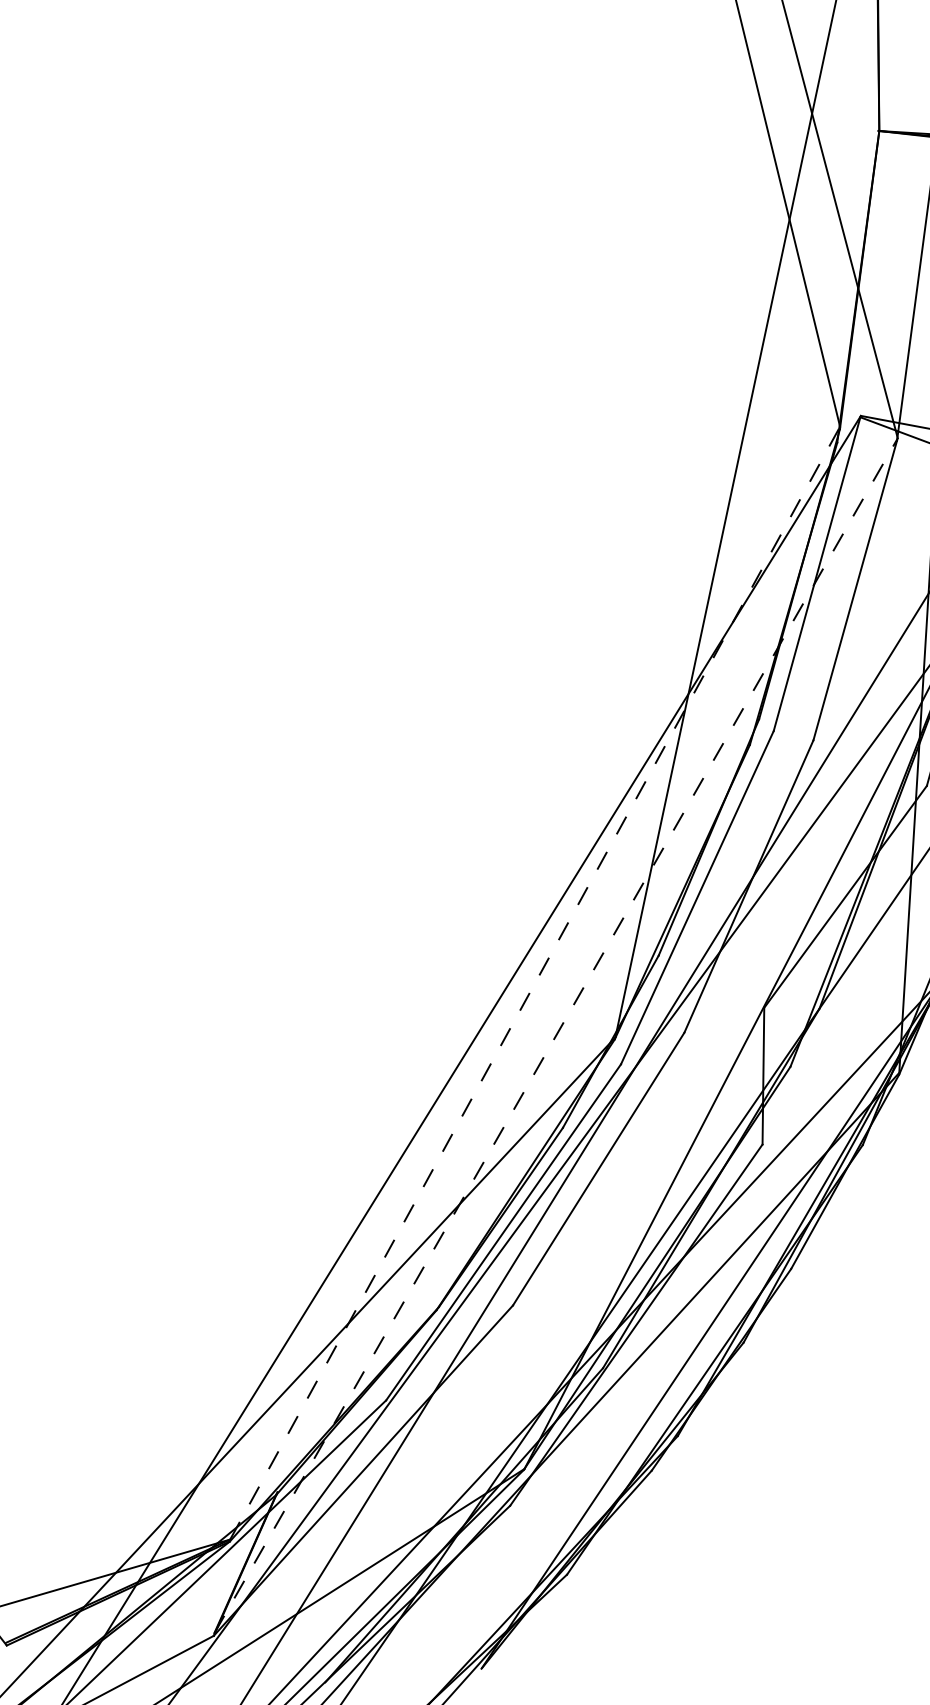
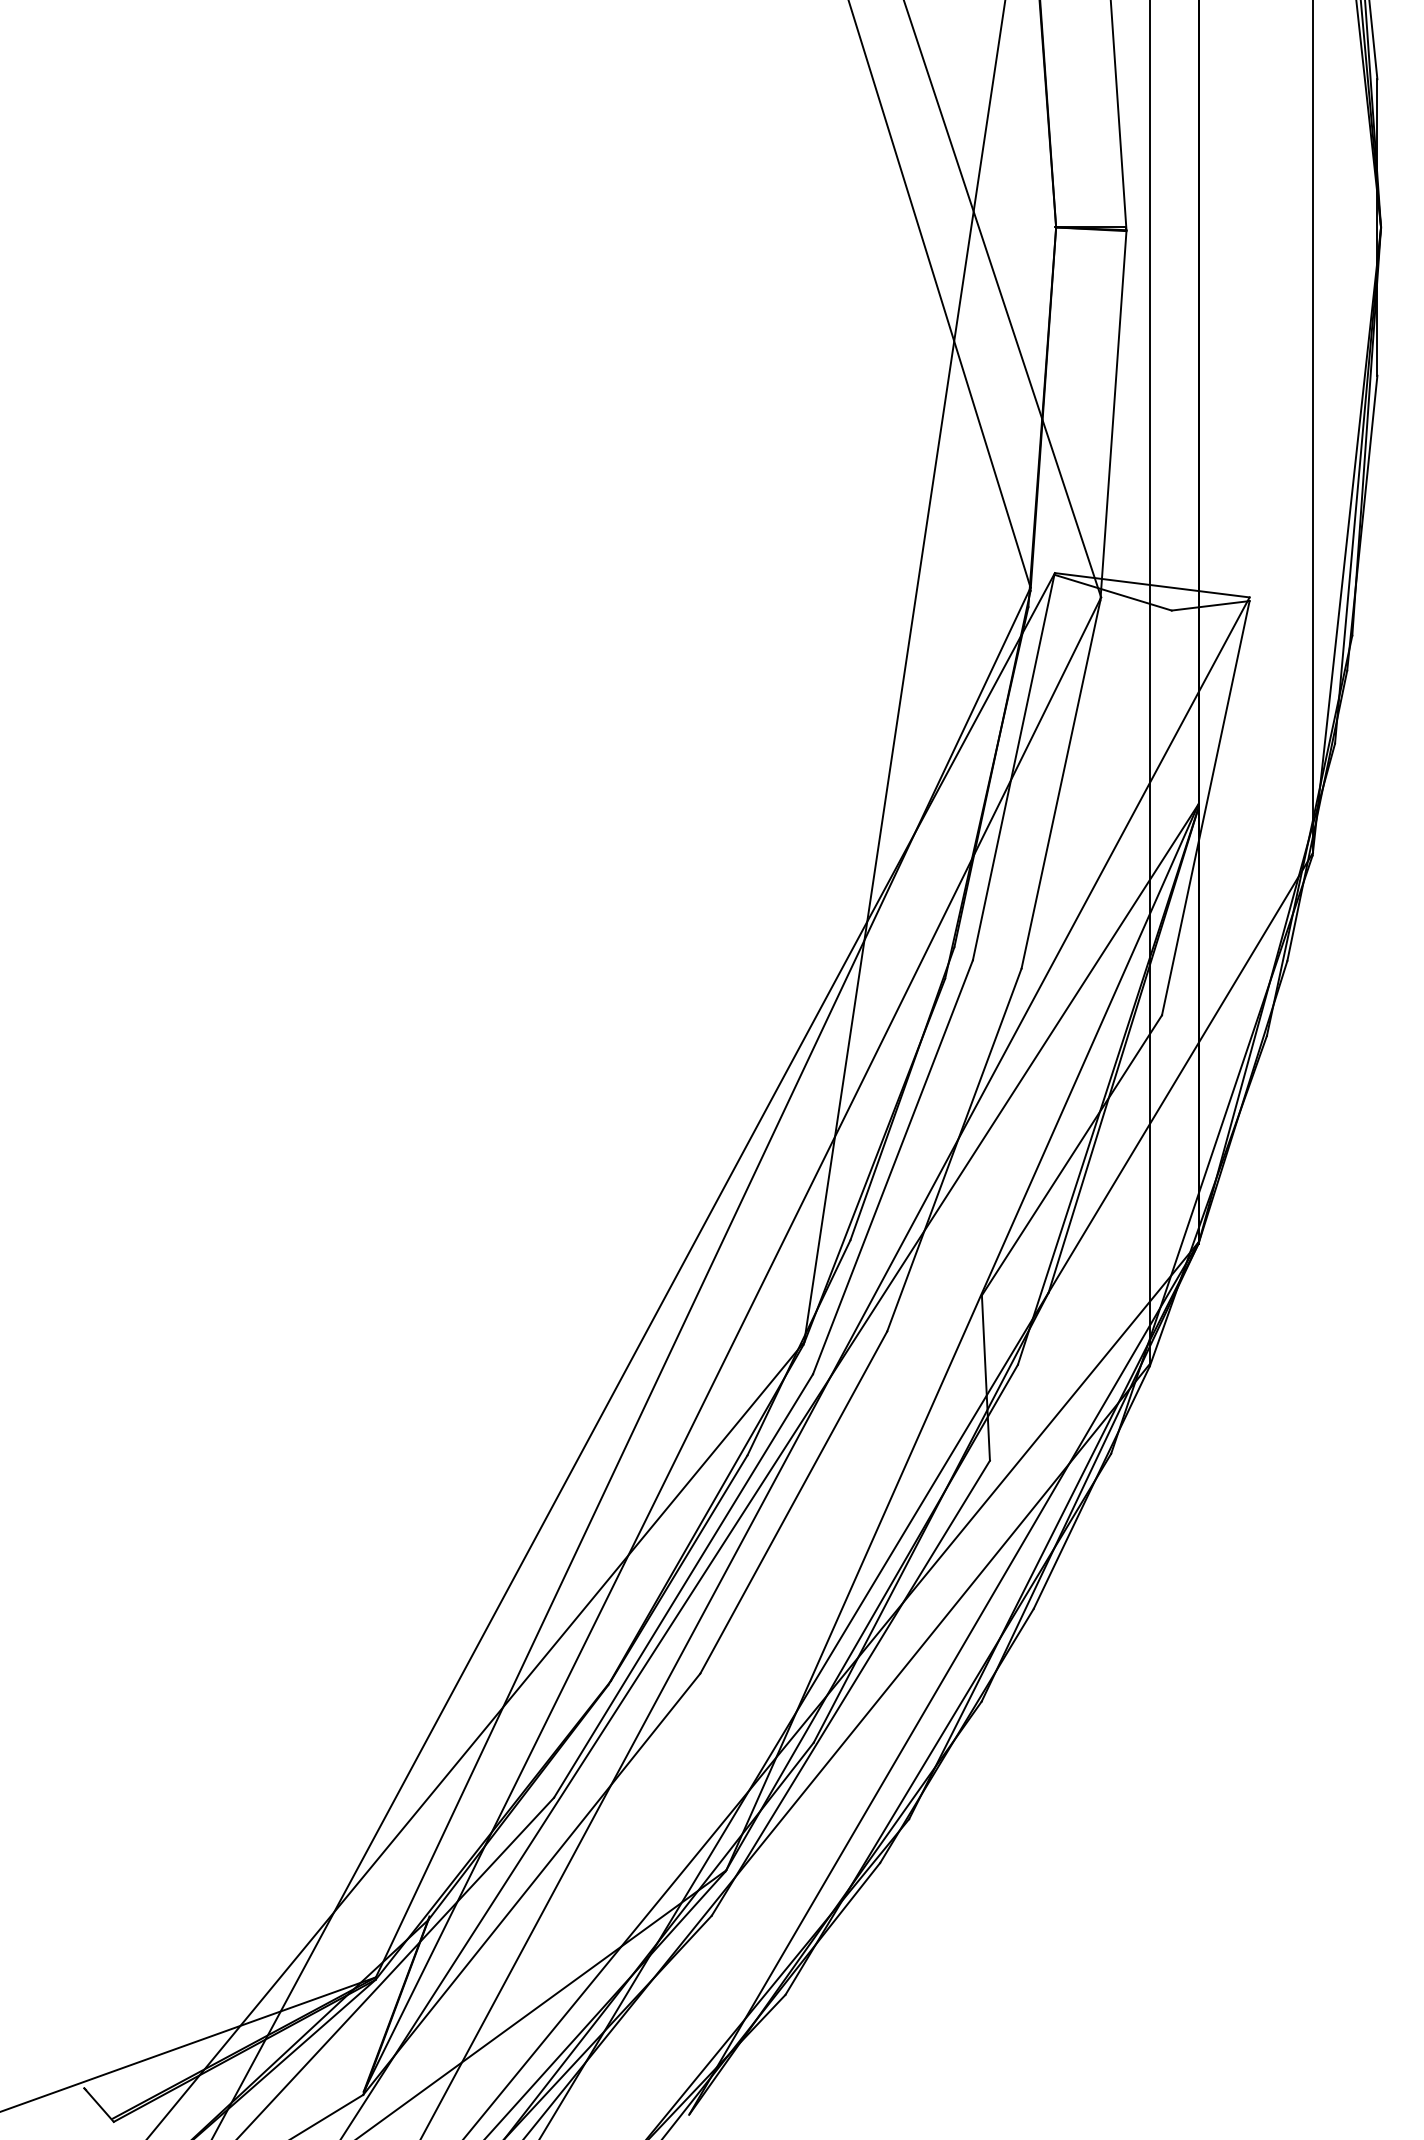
line: (535, 983) -> (703, 1282), dashed -> solid
line: (556, 1035) -> (732, 1344), dashed -> solid

